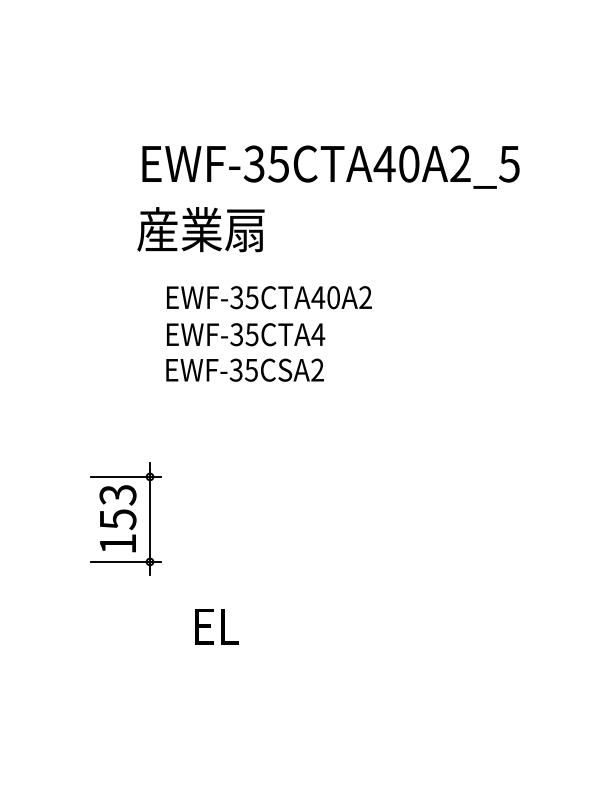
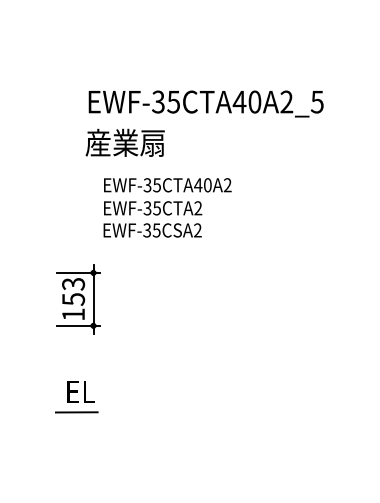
text: (318, 334) -> (198, 208), EWF-35CTA4 -> EWF-35CTA2
part: (125, 519) -> (78, 299), moved
text: (215, 625) -> (80, 391), moved
line: (122, 662) -> (76, 412), added

